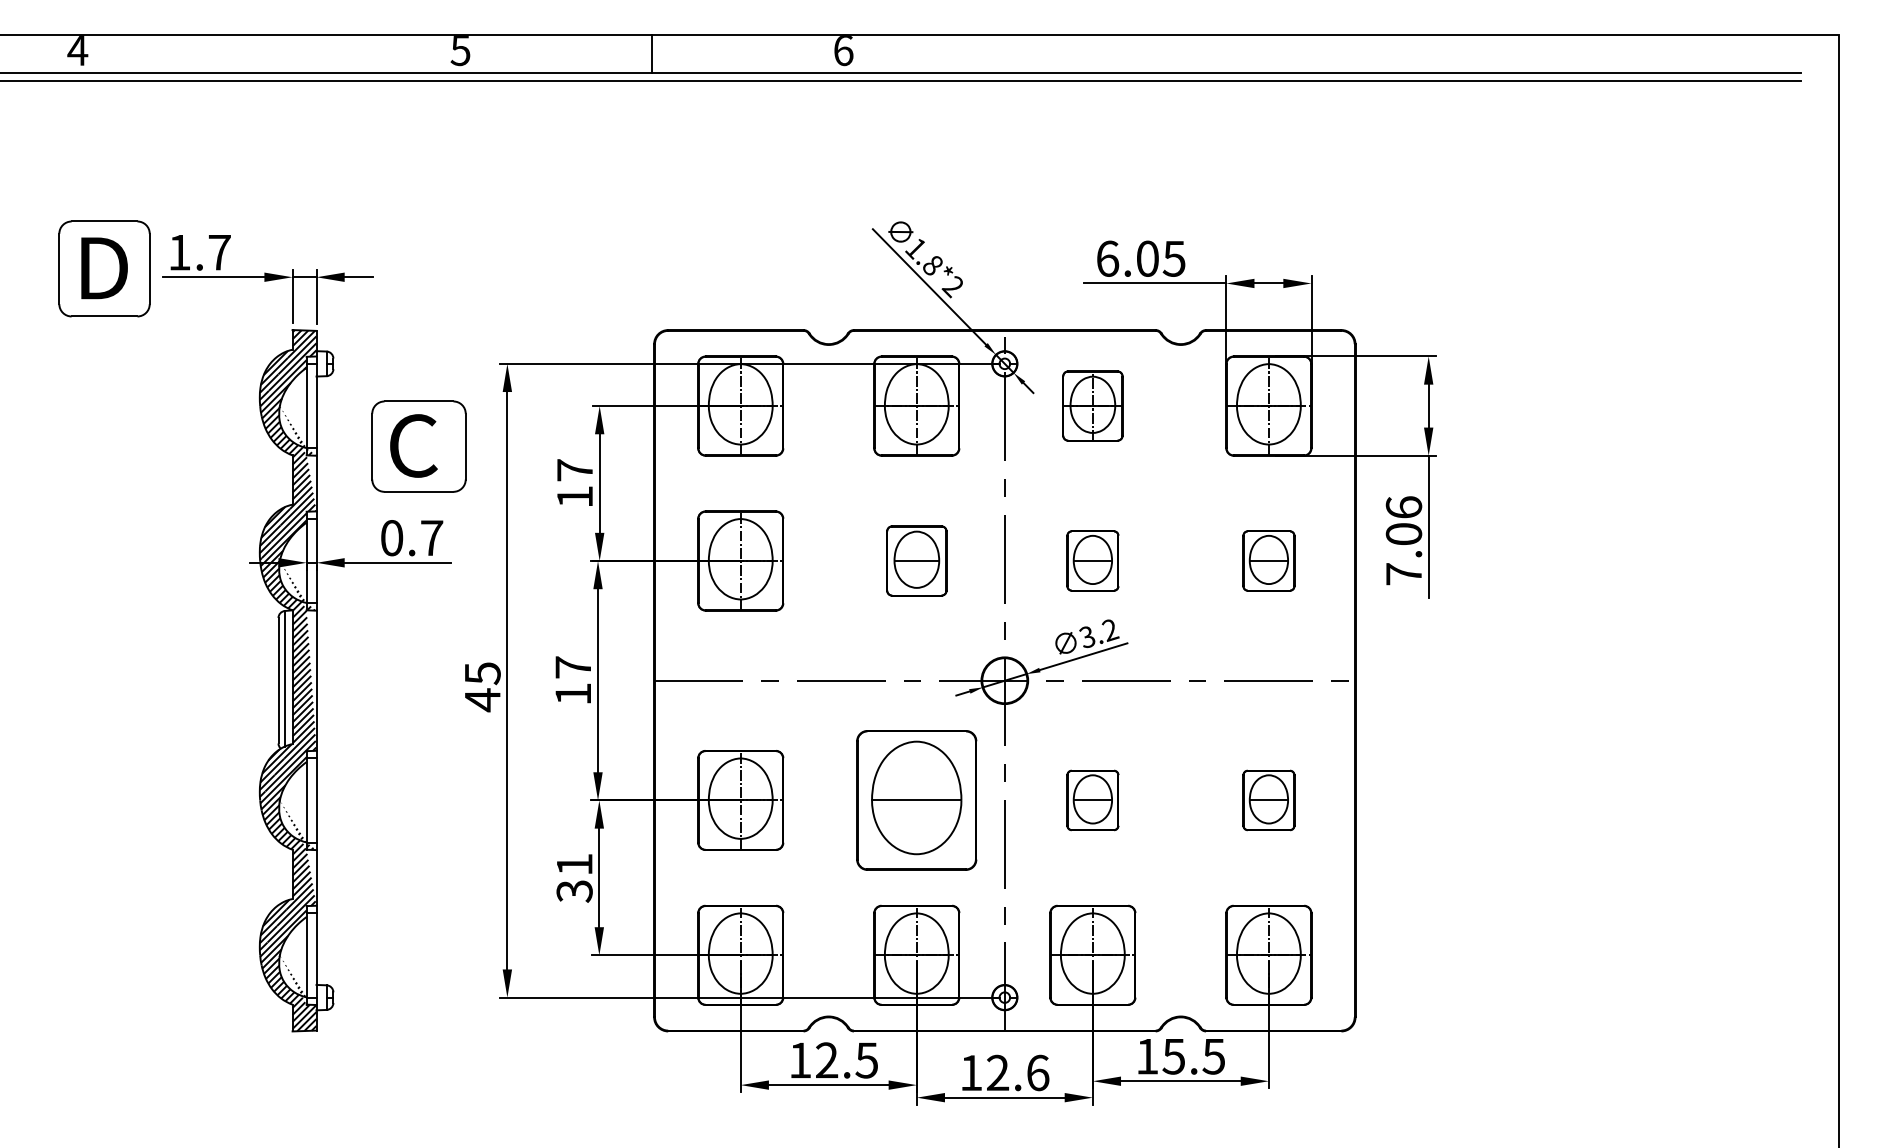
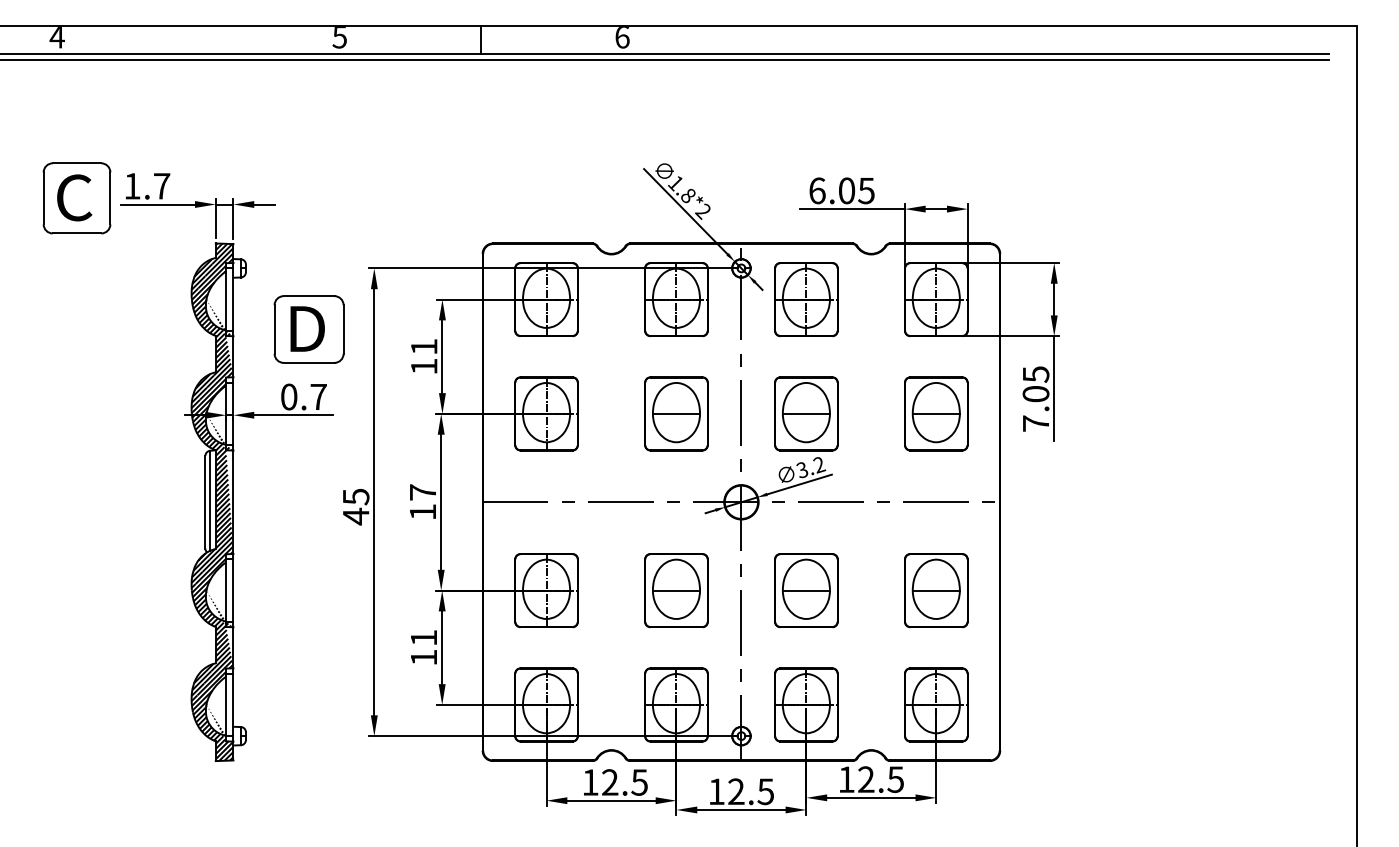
text: (102, 268) -> (75, 198), D -> C
part: (1092, 405) -> (806, 299), size x1.43
text: (415, 445) -> (306, 328), C -> D
text: (574, 470) -> (423, 347), 17 -> 11
text: (1403, 507) -> (1035, 374), 7.06 -> 7.05
part: (916, 560) -> (676, 413), size x1.43
part: (1092, 560) -> (806, 413), size x1.67
part: (1268, 560) -> (936, 413), size x1.67
part: (916, 800) -> (676, 590), size x0.71
part: (1092, 800) -> (806, 590), size x1.67
part: (1268, 800) -> (936, 590), size x1.67
text: (574, 891) -> (423, 657), 31 -> 11
text: (1173, 1056) -> (865, 779), 15.5 -> 12.5
text: (1037, 1072) -> (765, 791), 12.6 -> 12.5

